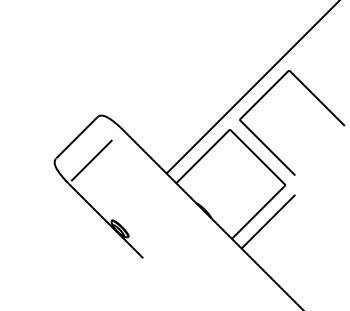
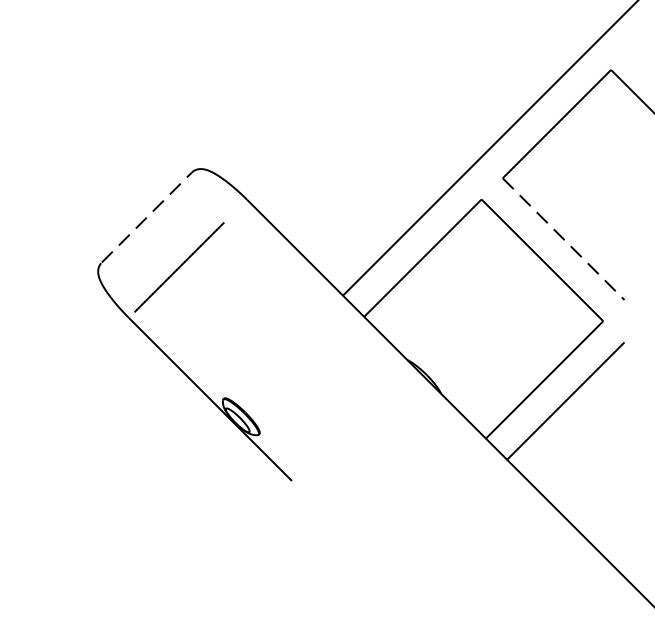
line: (77, 137) -> (148, 216), solid -> dashed
line: (267, 148) -> (563, 240), solid -> dashed

